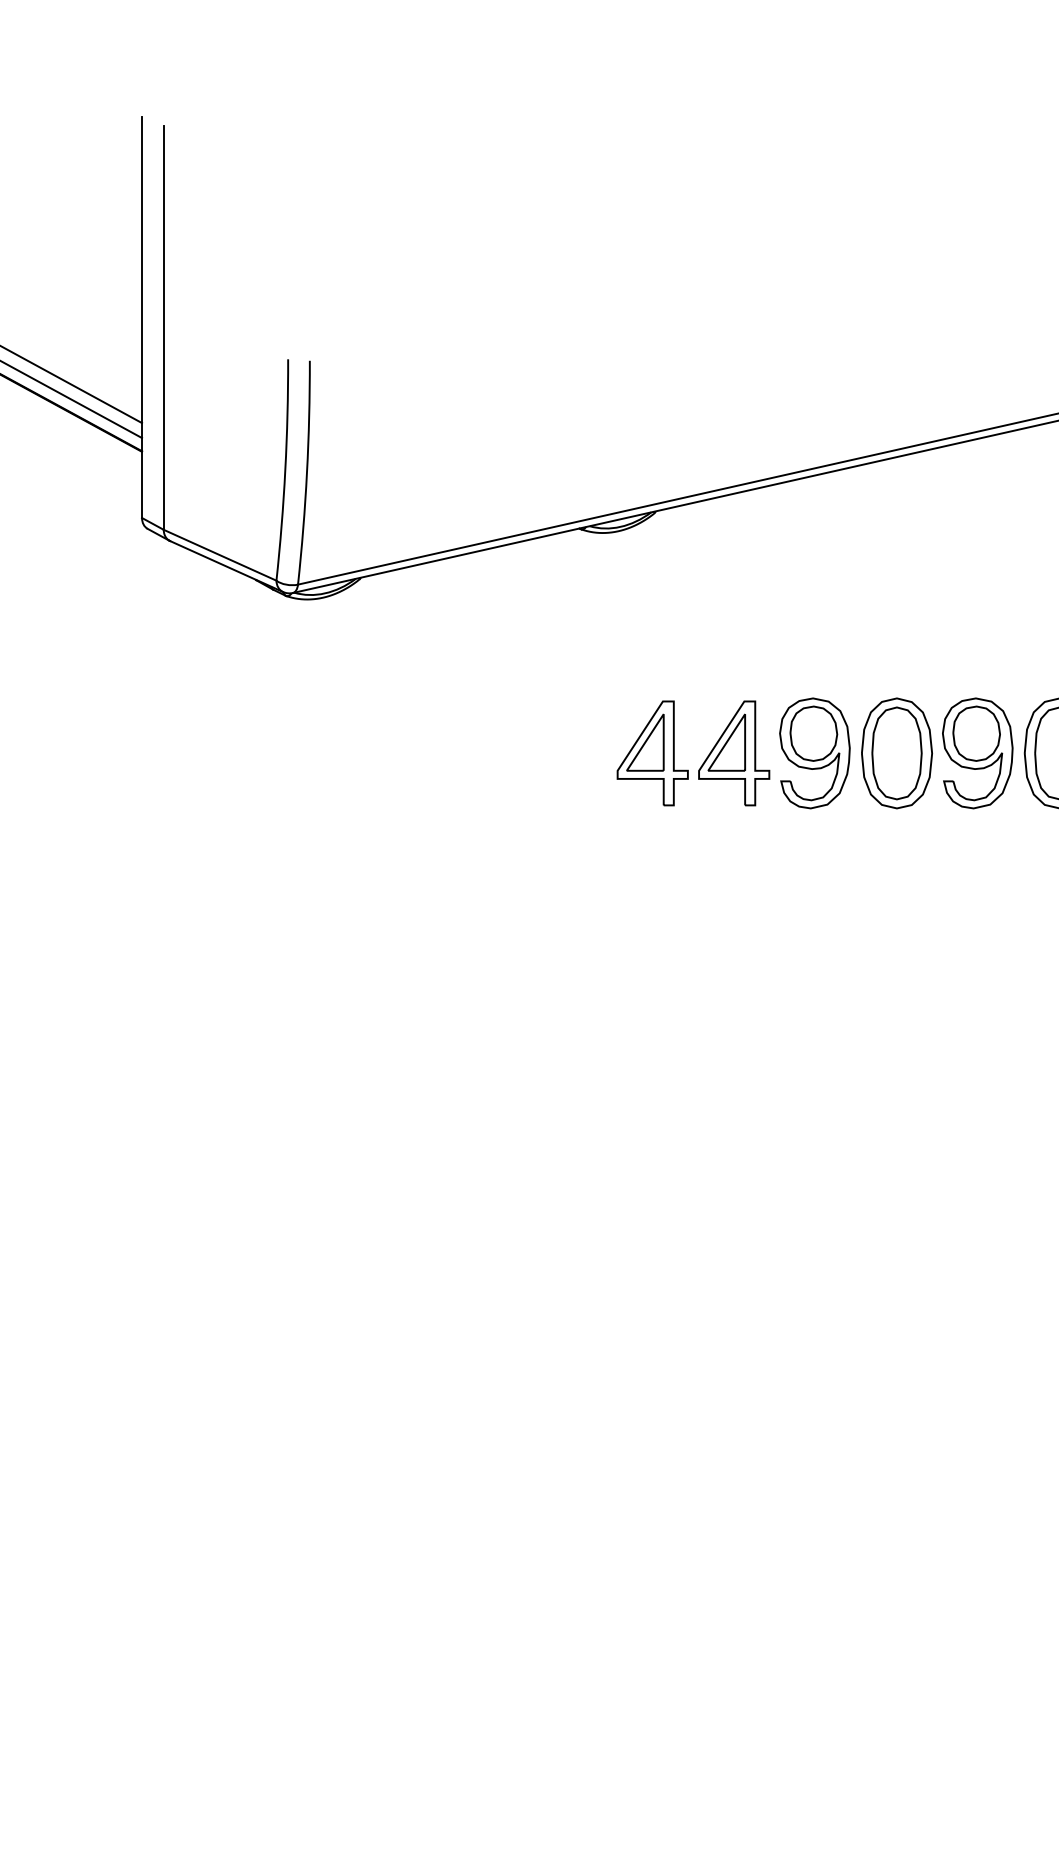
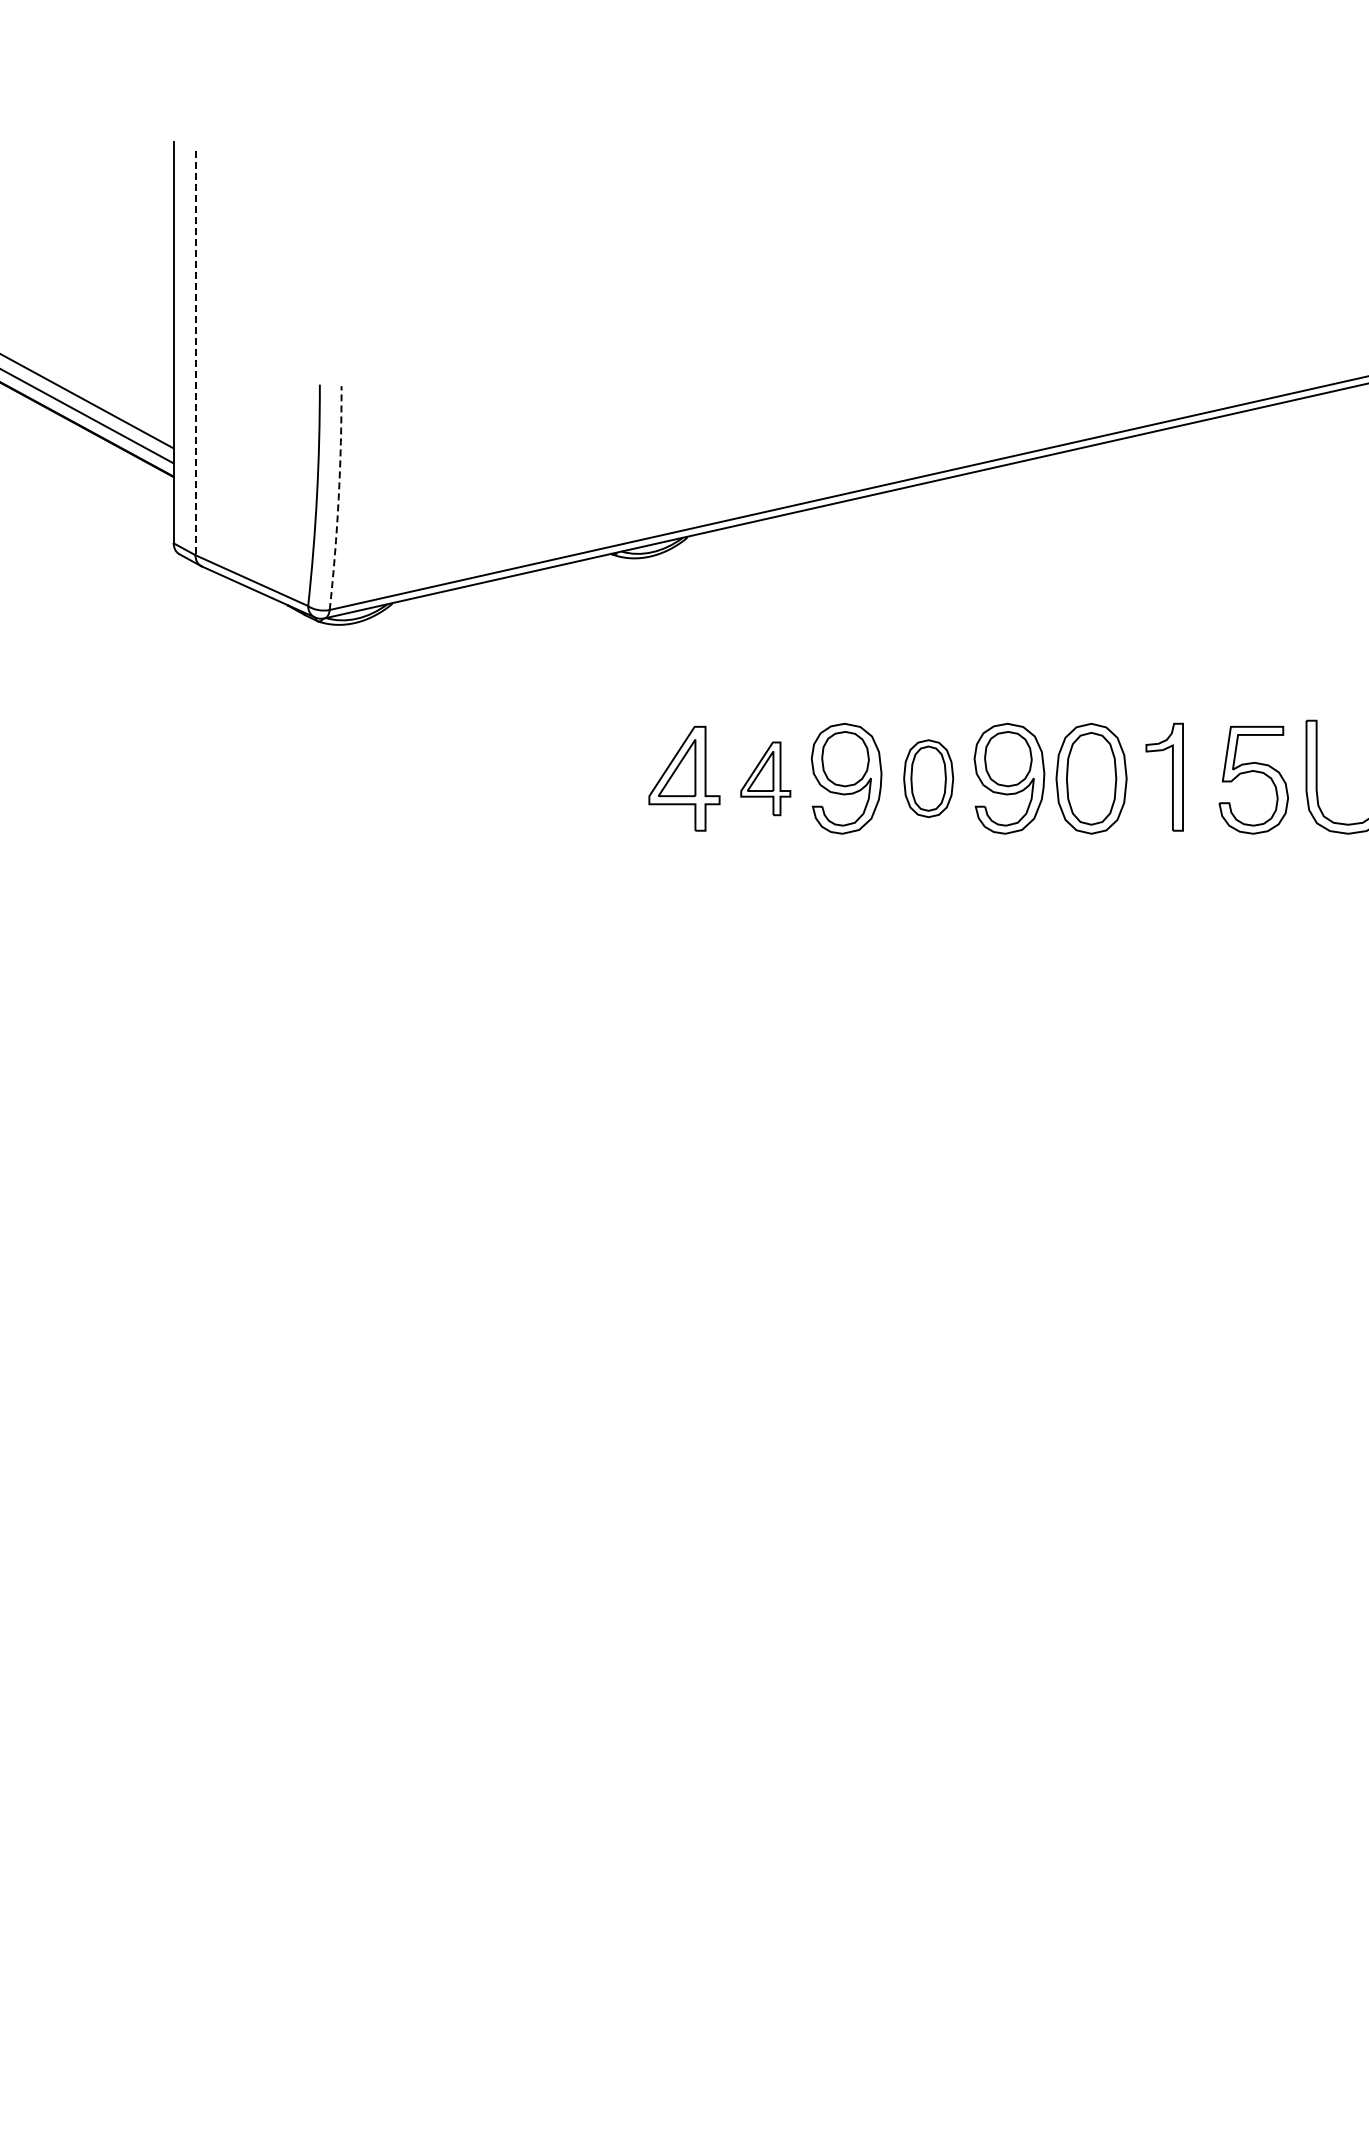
line: (163, 328) -> (195, 353), solid -> dashed
arc: (306, 473) -> (338, 498), solid -> dashed
part: (733, 753) -> (765, 778), size x0.7
part: (896, 753) -> (928, 778), size x0.7

